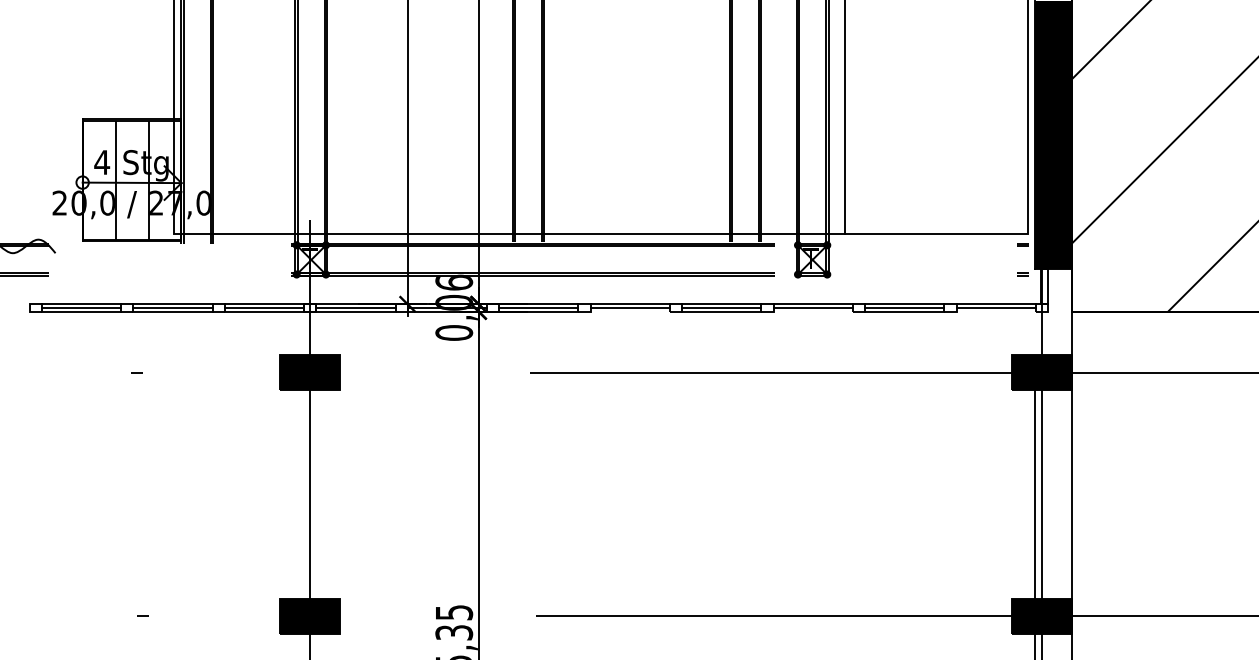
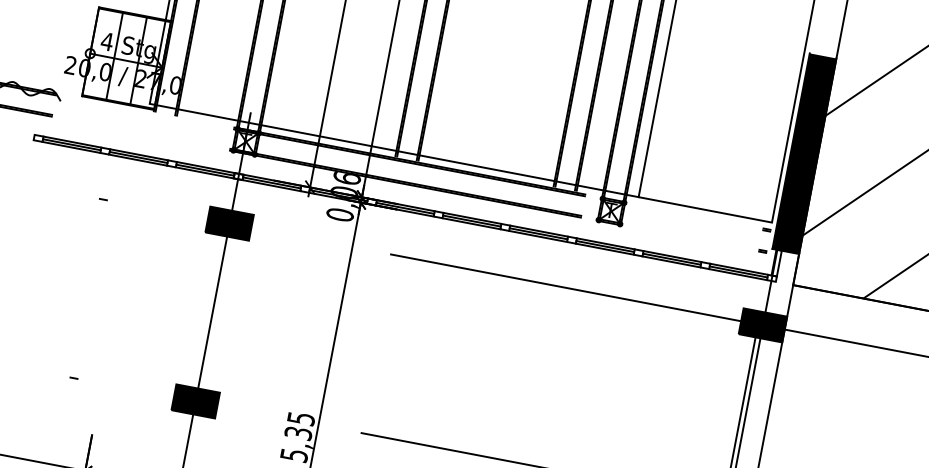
line: (629, 311) -> (470, 223), added
line: (812, 311) -> (604, 249), added
line: (995, 311) -> (737, 274), added

